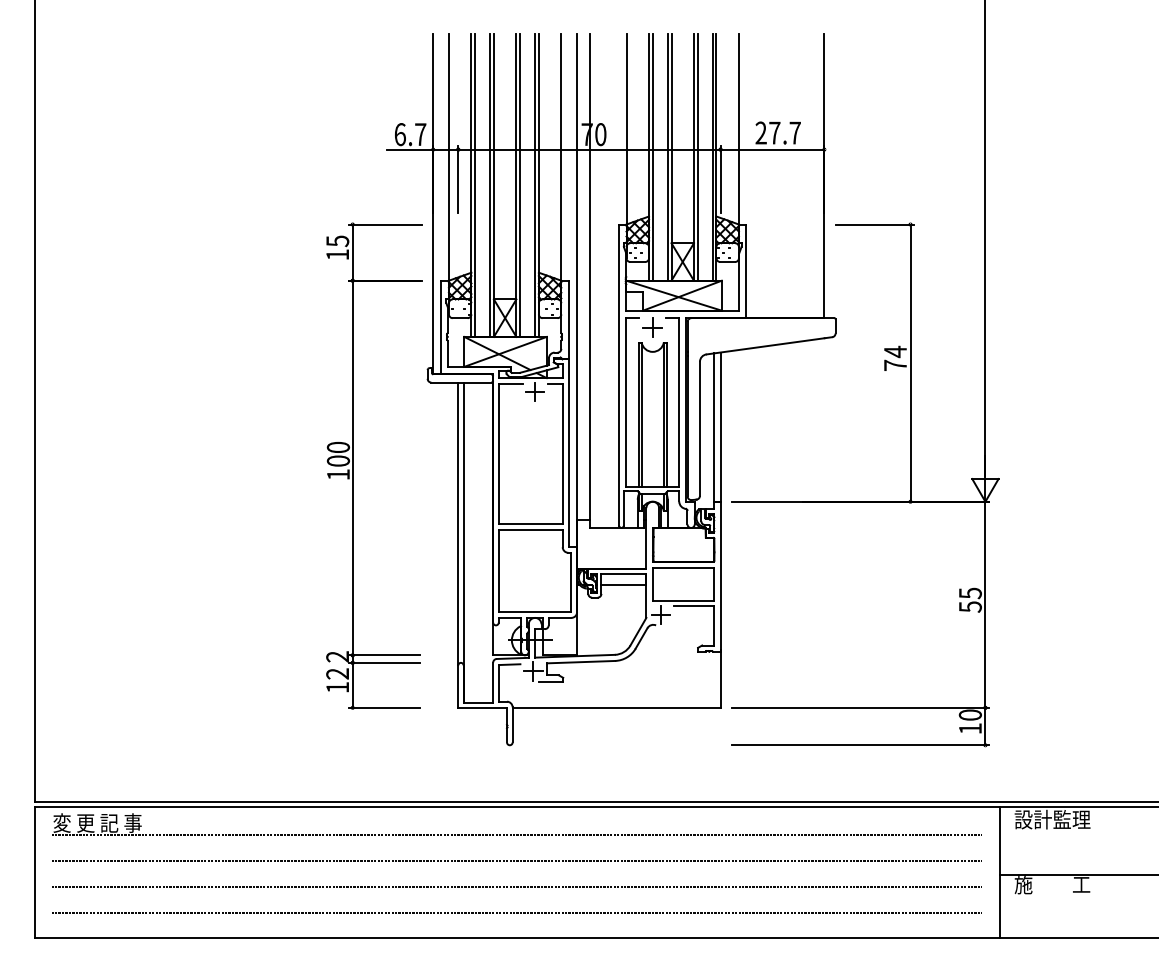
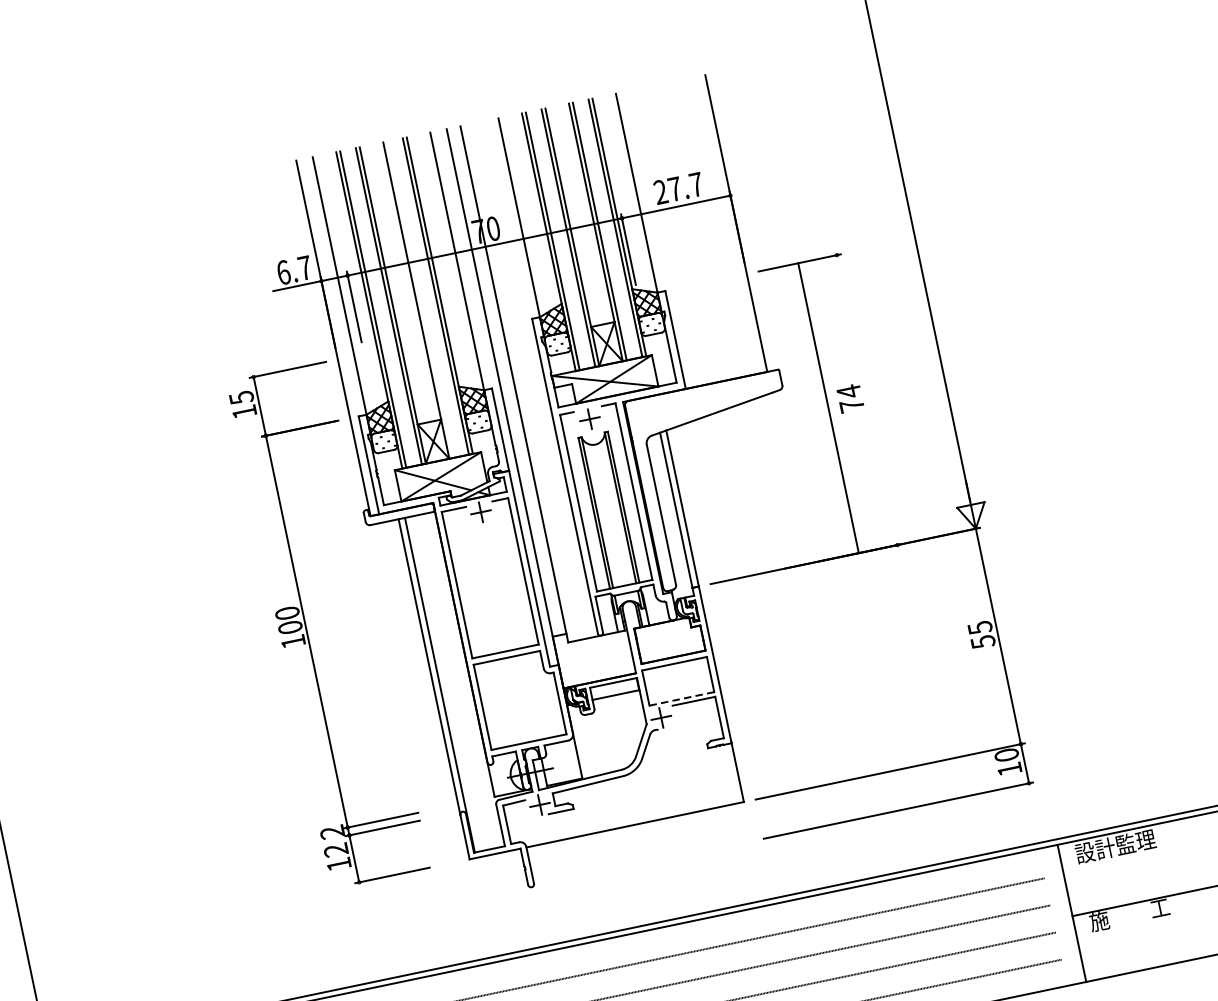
line: (520, 185) -> (420, 299), removed
line: (910, 362) -> (828, 407), moved
line: (683, 601) -> (681, 698), solid -> dashed

